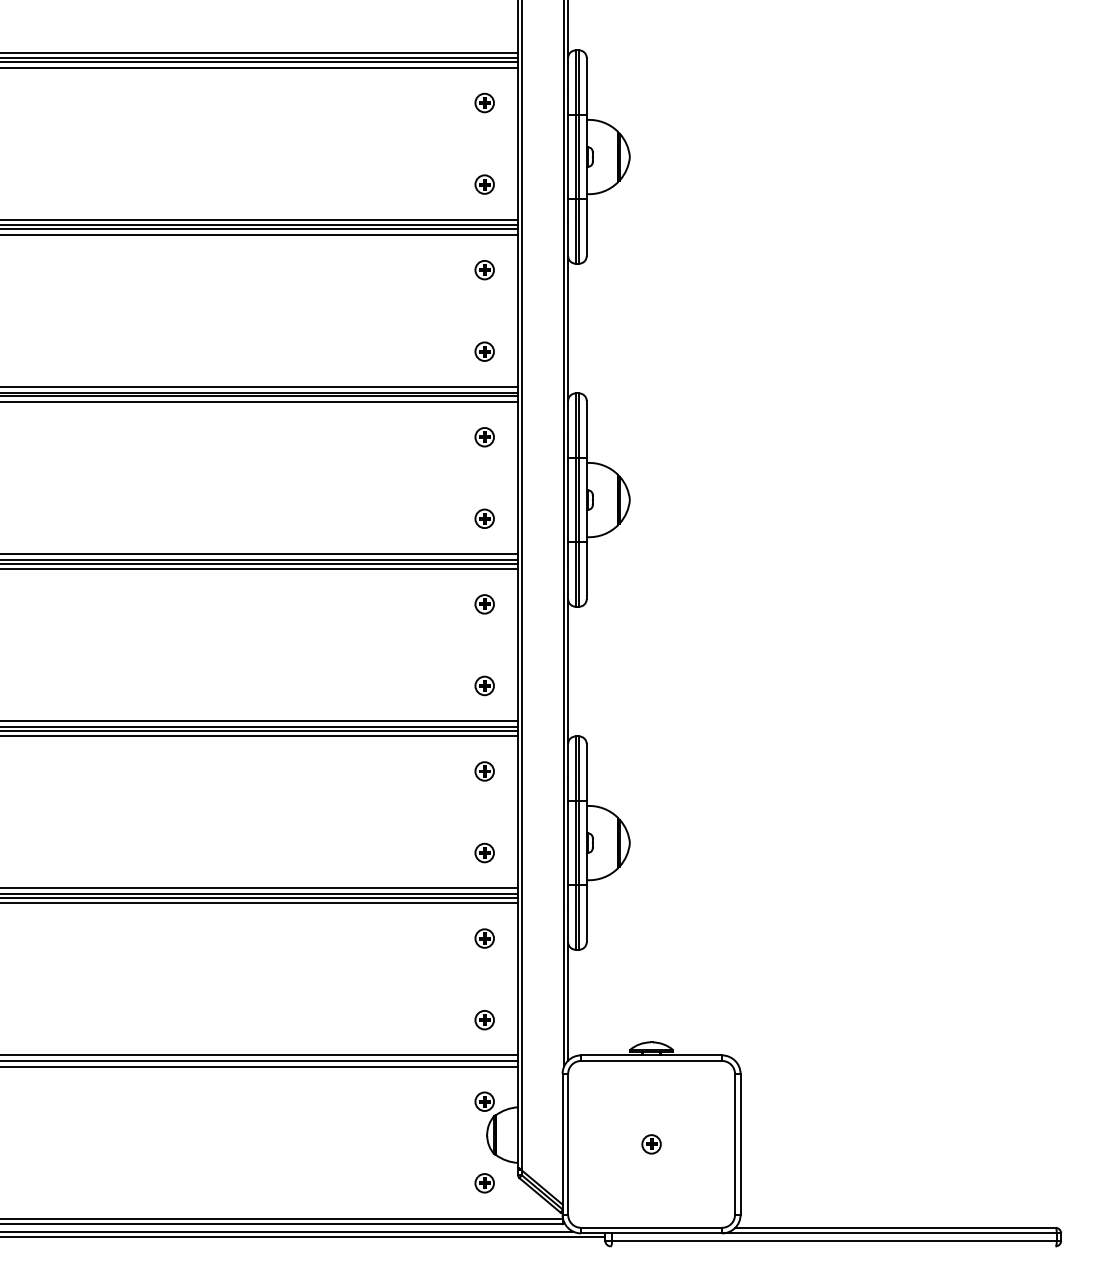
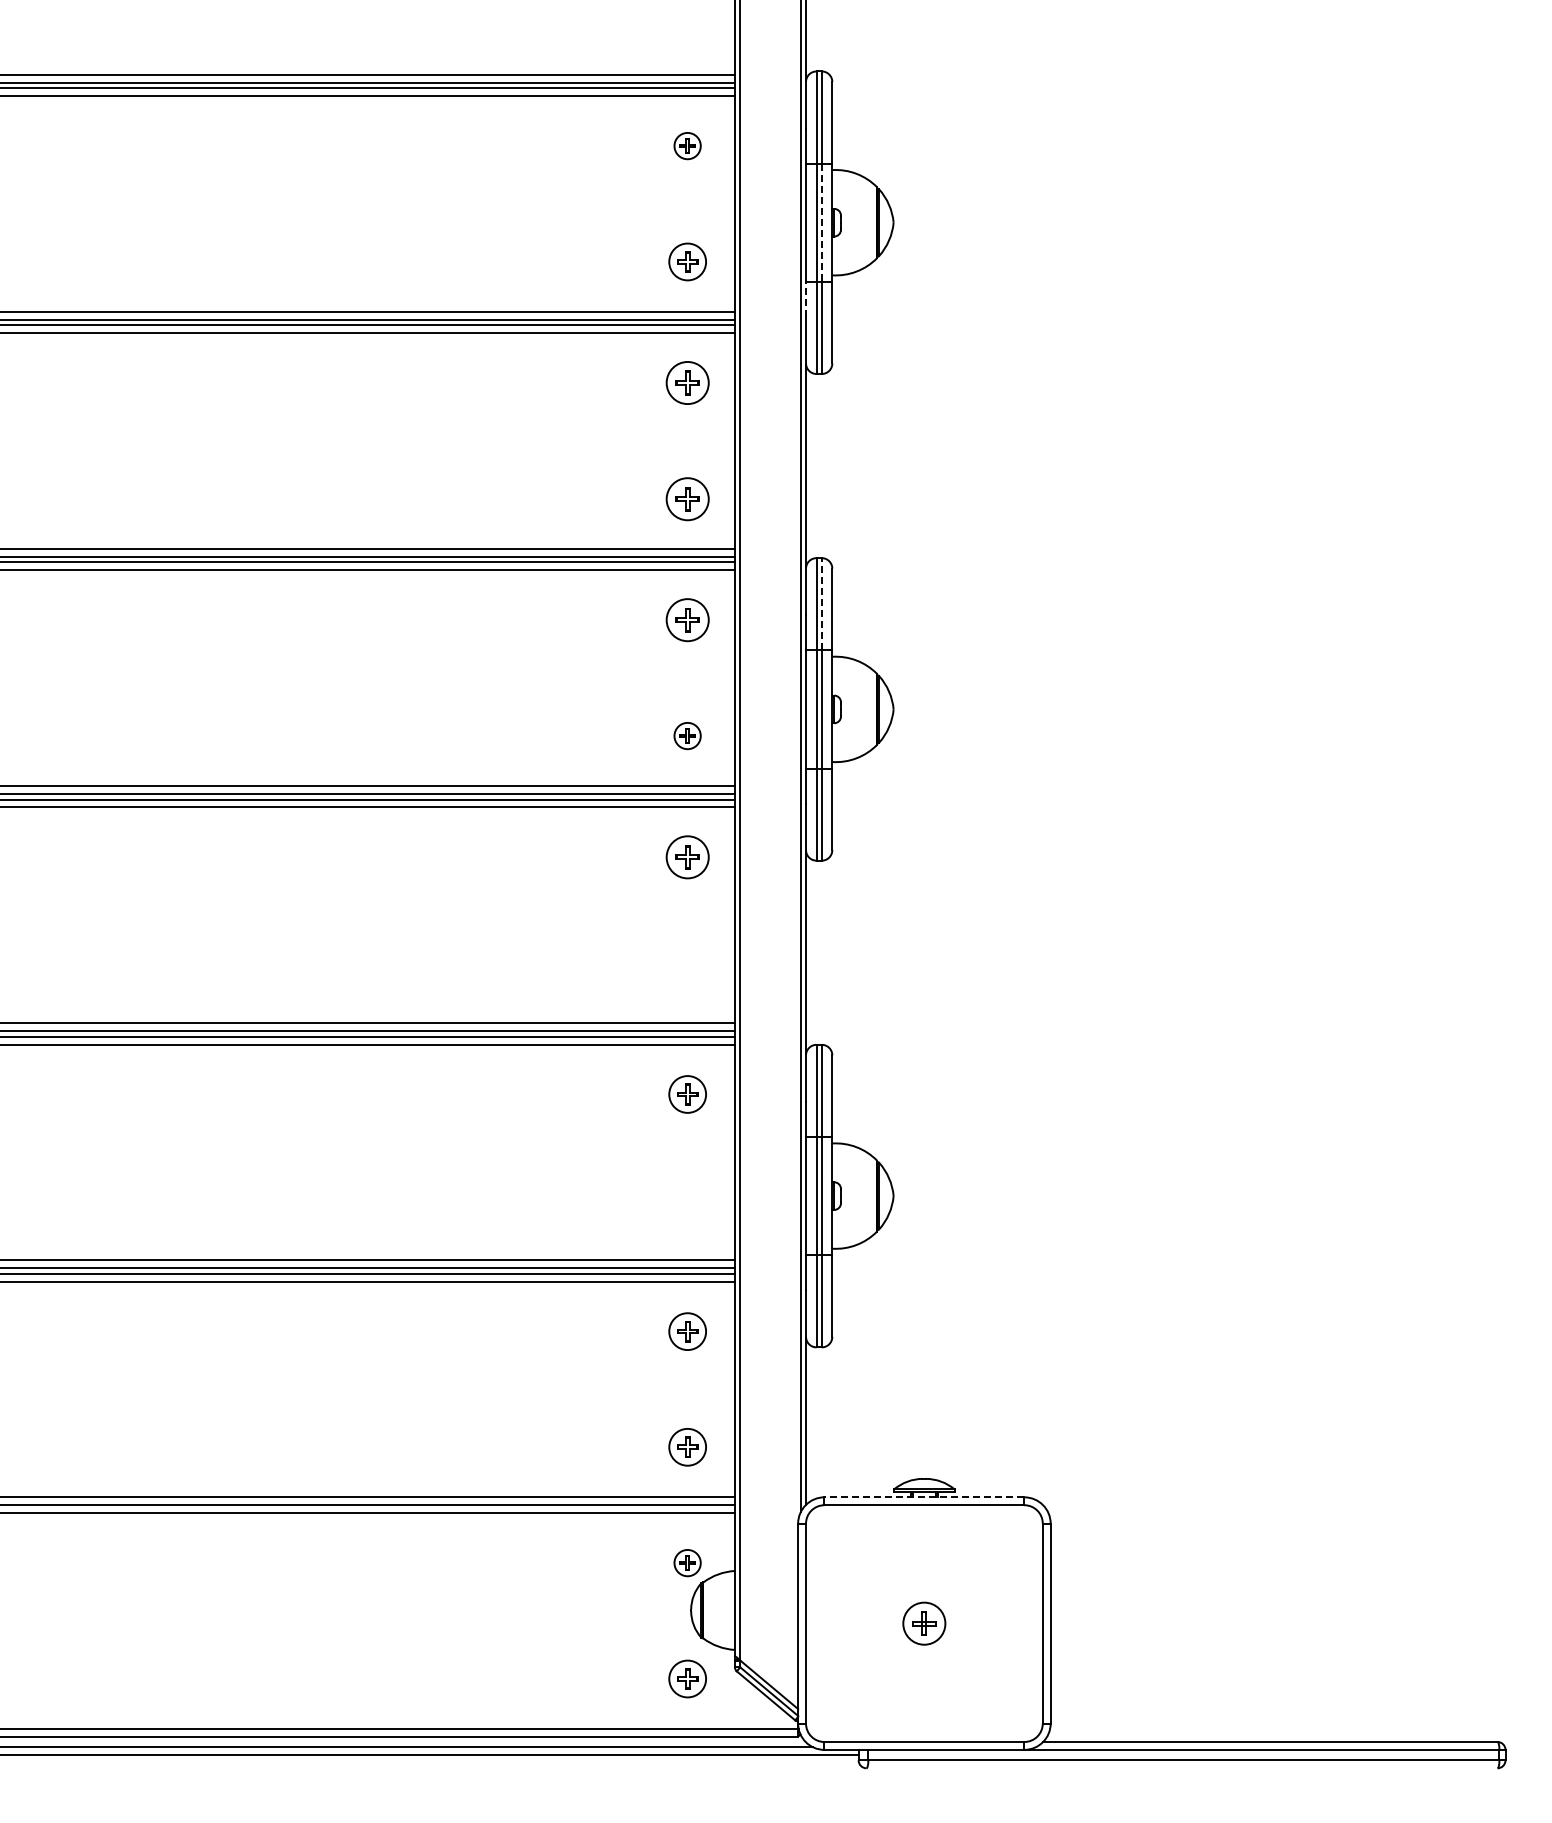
line: (579, 157) -> (821, 223), solid -> dashed
part: (484, 184) -> (687, 261), size x1.4
line: (568, 210) -> (806, 298), solid -> dashed
part: (484, 270) -> (687, 383), size x1.6
part: (484, 351) -> (687, 498), size x1.6
line: (579, 425) -> (821, 603), solid -> dashed
part: (484, 437) -> (687, 620), size x1.6
part: (484, 604) -> (687, 857), size x1.6
part: (484, 686) -> (687, 973), removed
part: (484, 771) -> (687, 1094), size x1.4
part: (484, 853) -> (687, 1210), removed
part: (484, 938) -> (687, 1331), size x1.4
part: (484, 1020) -> (687, 1447), size x1.4
line: (651, 1055) -> (924, 1497), solid -> dashed
part: (651, 1144) -> (924, 1623), size x1.6
part: (484, 1183) -> (687, 1678), size x1.4

